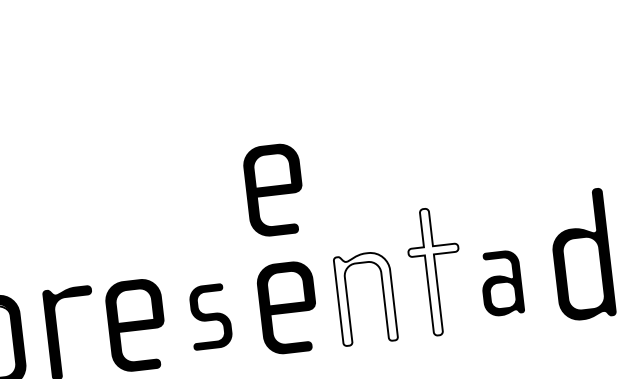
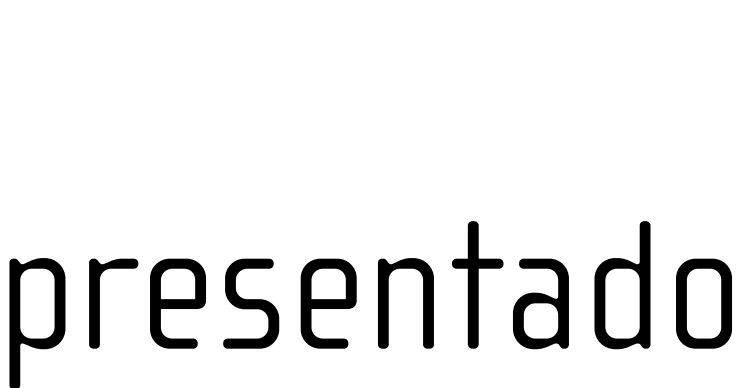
part: (274, 190) -> (328, 186), removed
fill: (435, 271) -> (477, 284), added
part: (501, 283) -> (540, 303), size x1.43
fill: (365, 298) -> (405, 303), added
part: (210, 316) -> (251, 303), size x1.43

